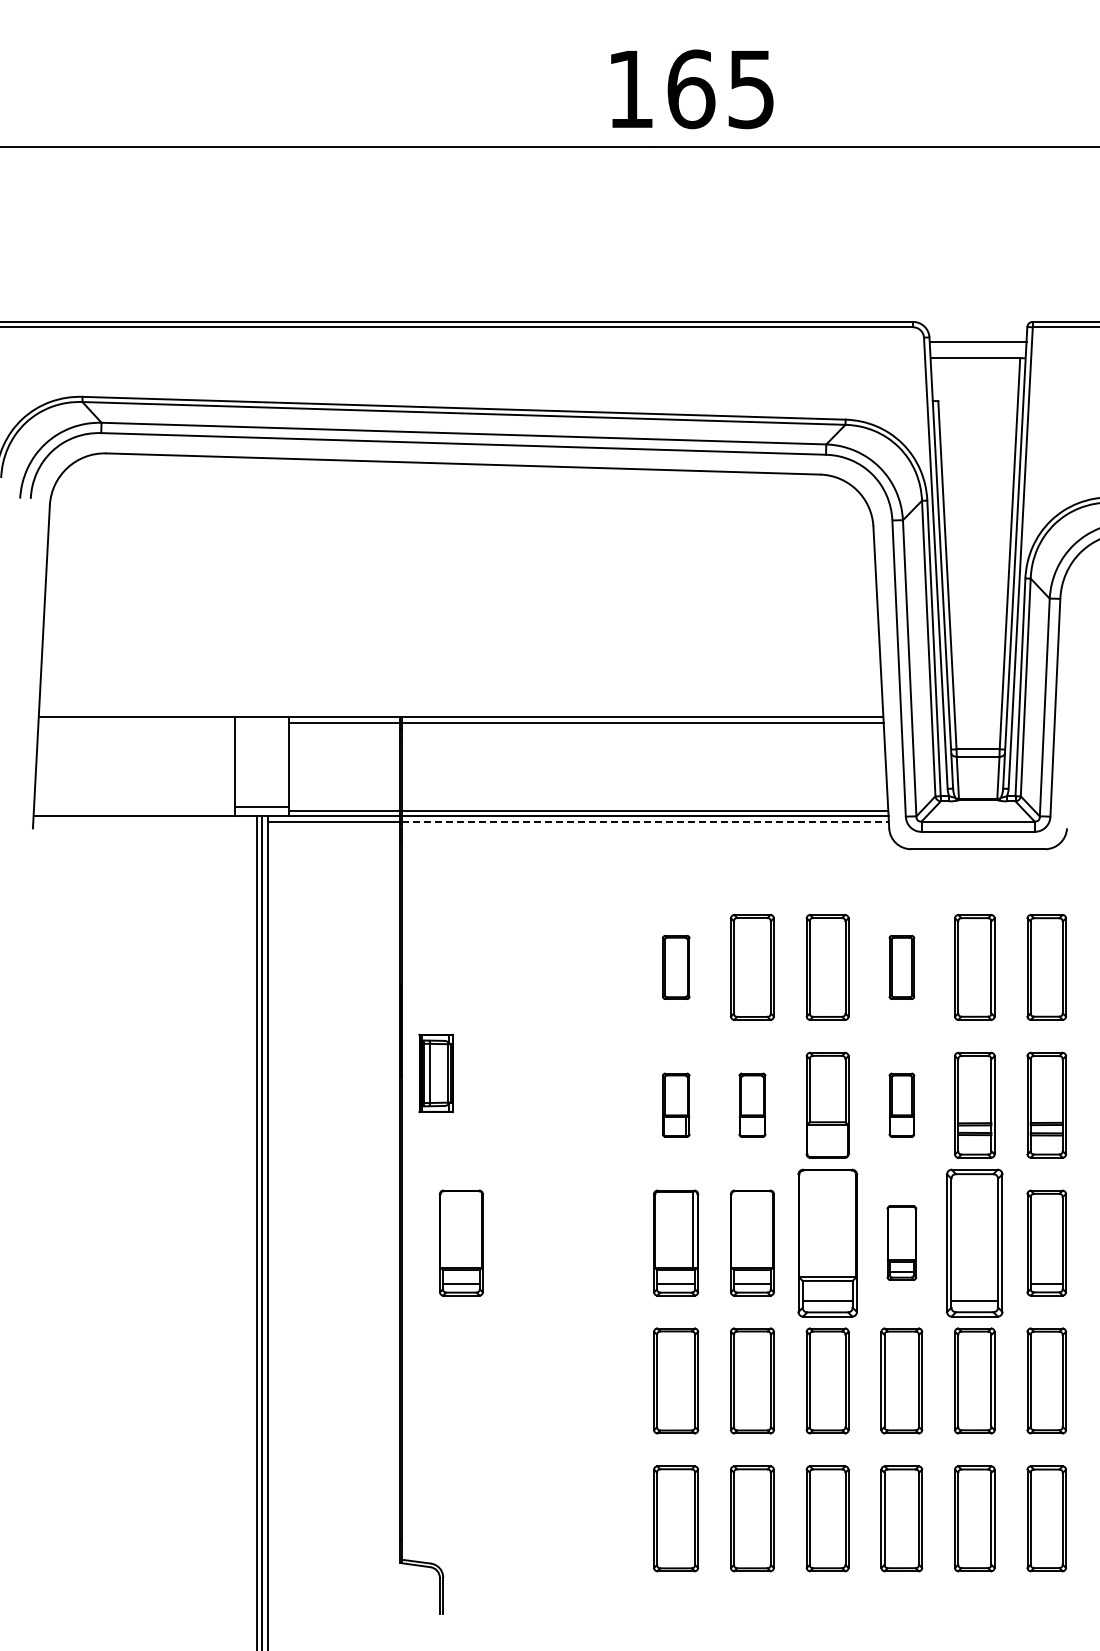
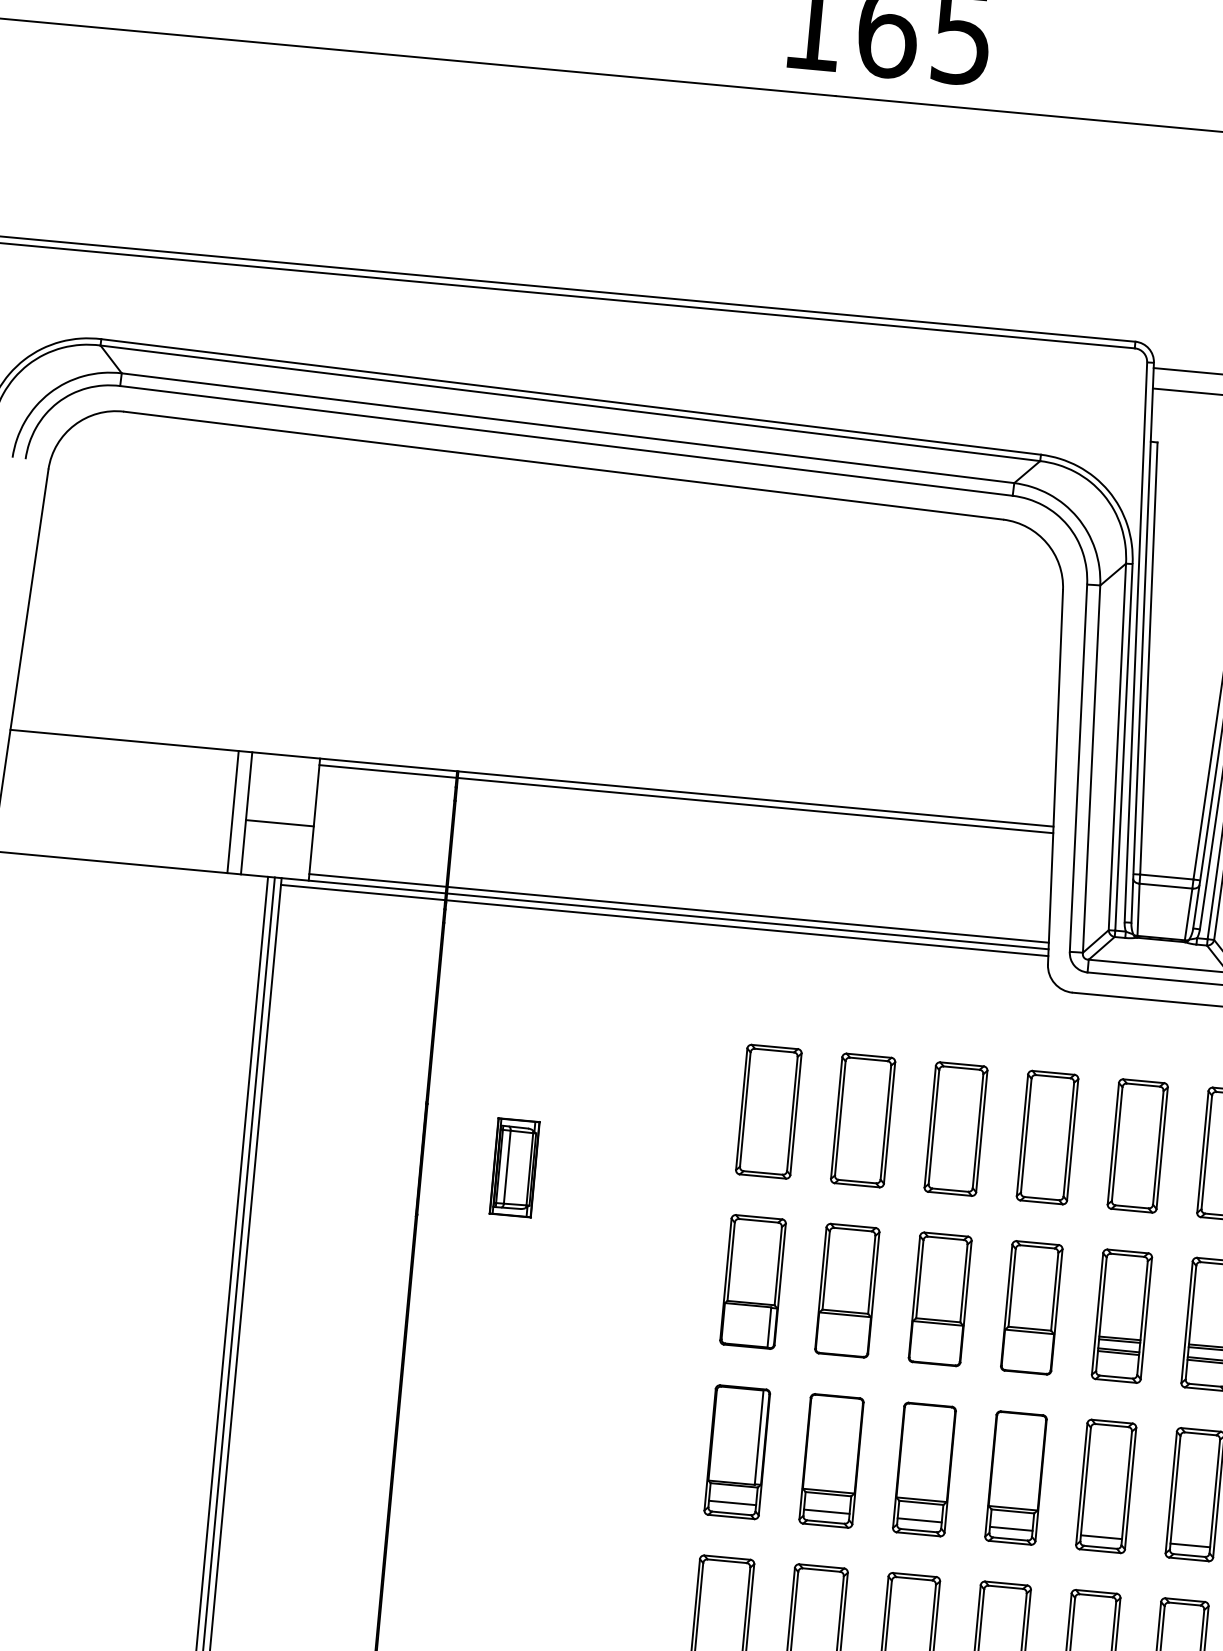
line: (223, 766) -> (232, 811), added
line: (261, 807) -> (279, 823), moved
line: (645, 821) -> (747, 928), dashed -> solid
part: (676, 967) -> (769, 1111), size x1.67
part: (901, 967) -> (1047, 1137), size x1.67
part: (435, 1073) -> (513, 1167), moved
part: (676, 1104) -> (753, 1281), size x1.67
part: (752, 1104) -> (847, 1289), size x1.67
part: (901, 1104) -> (1031, 1306), size x1.67
part: (461, 1242) -> (472, 1426), removed
part: (827, 1242) -> (924, 1468), size x0.71
part: (901, 1242) -> (1015, 1477), size x1.43
part: (974, 1242) -> (1105, 1485), size x0.71

